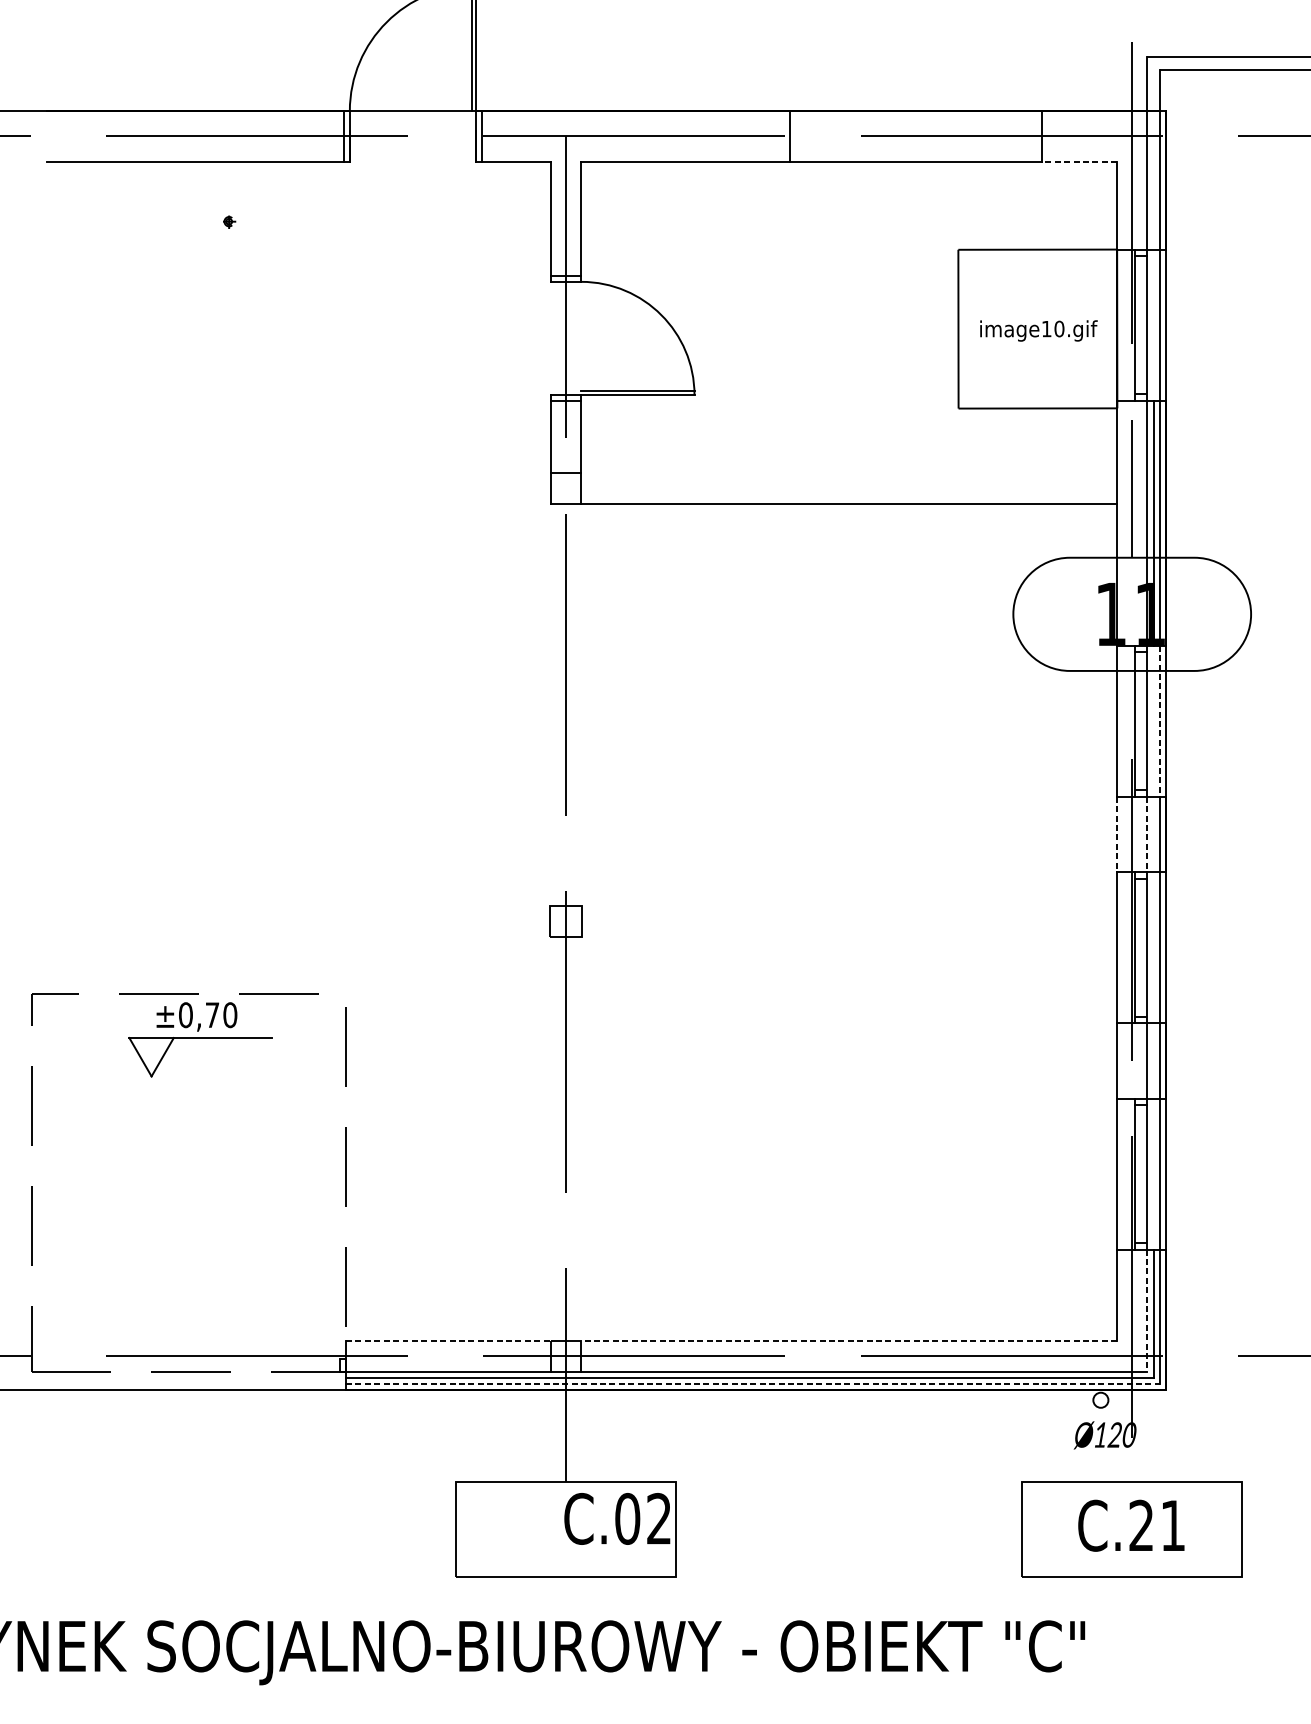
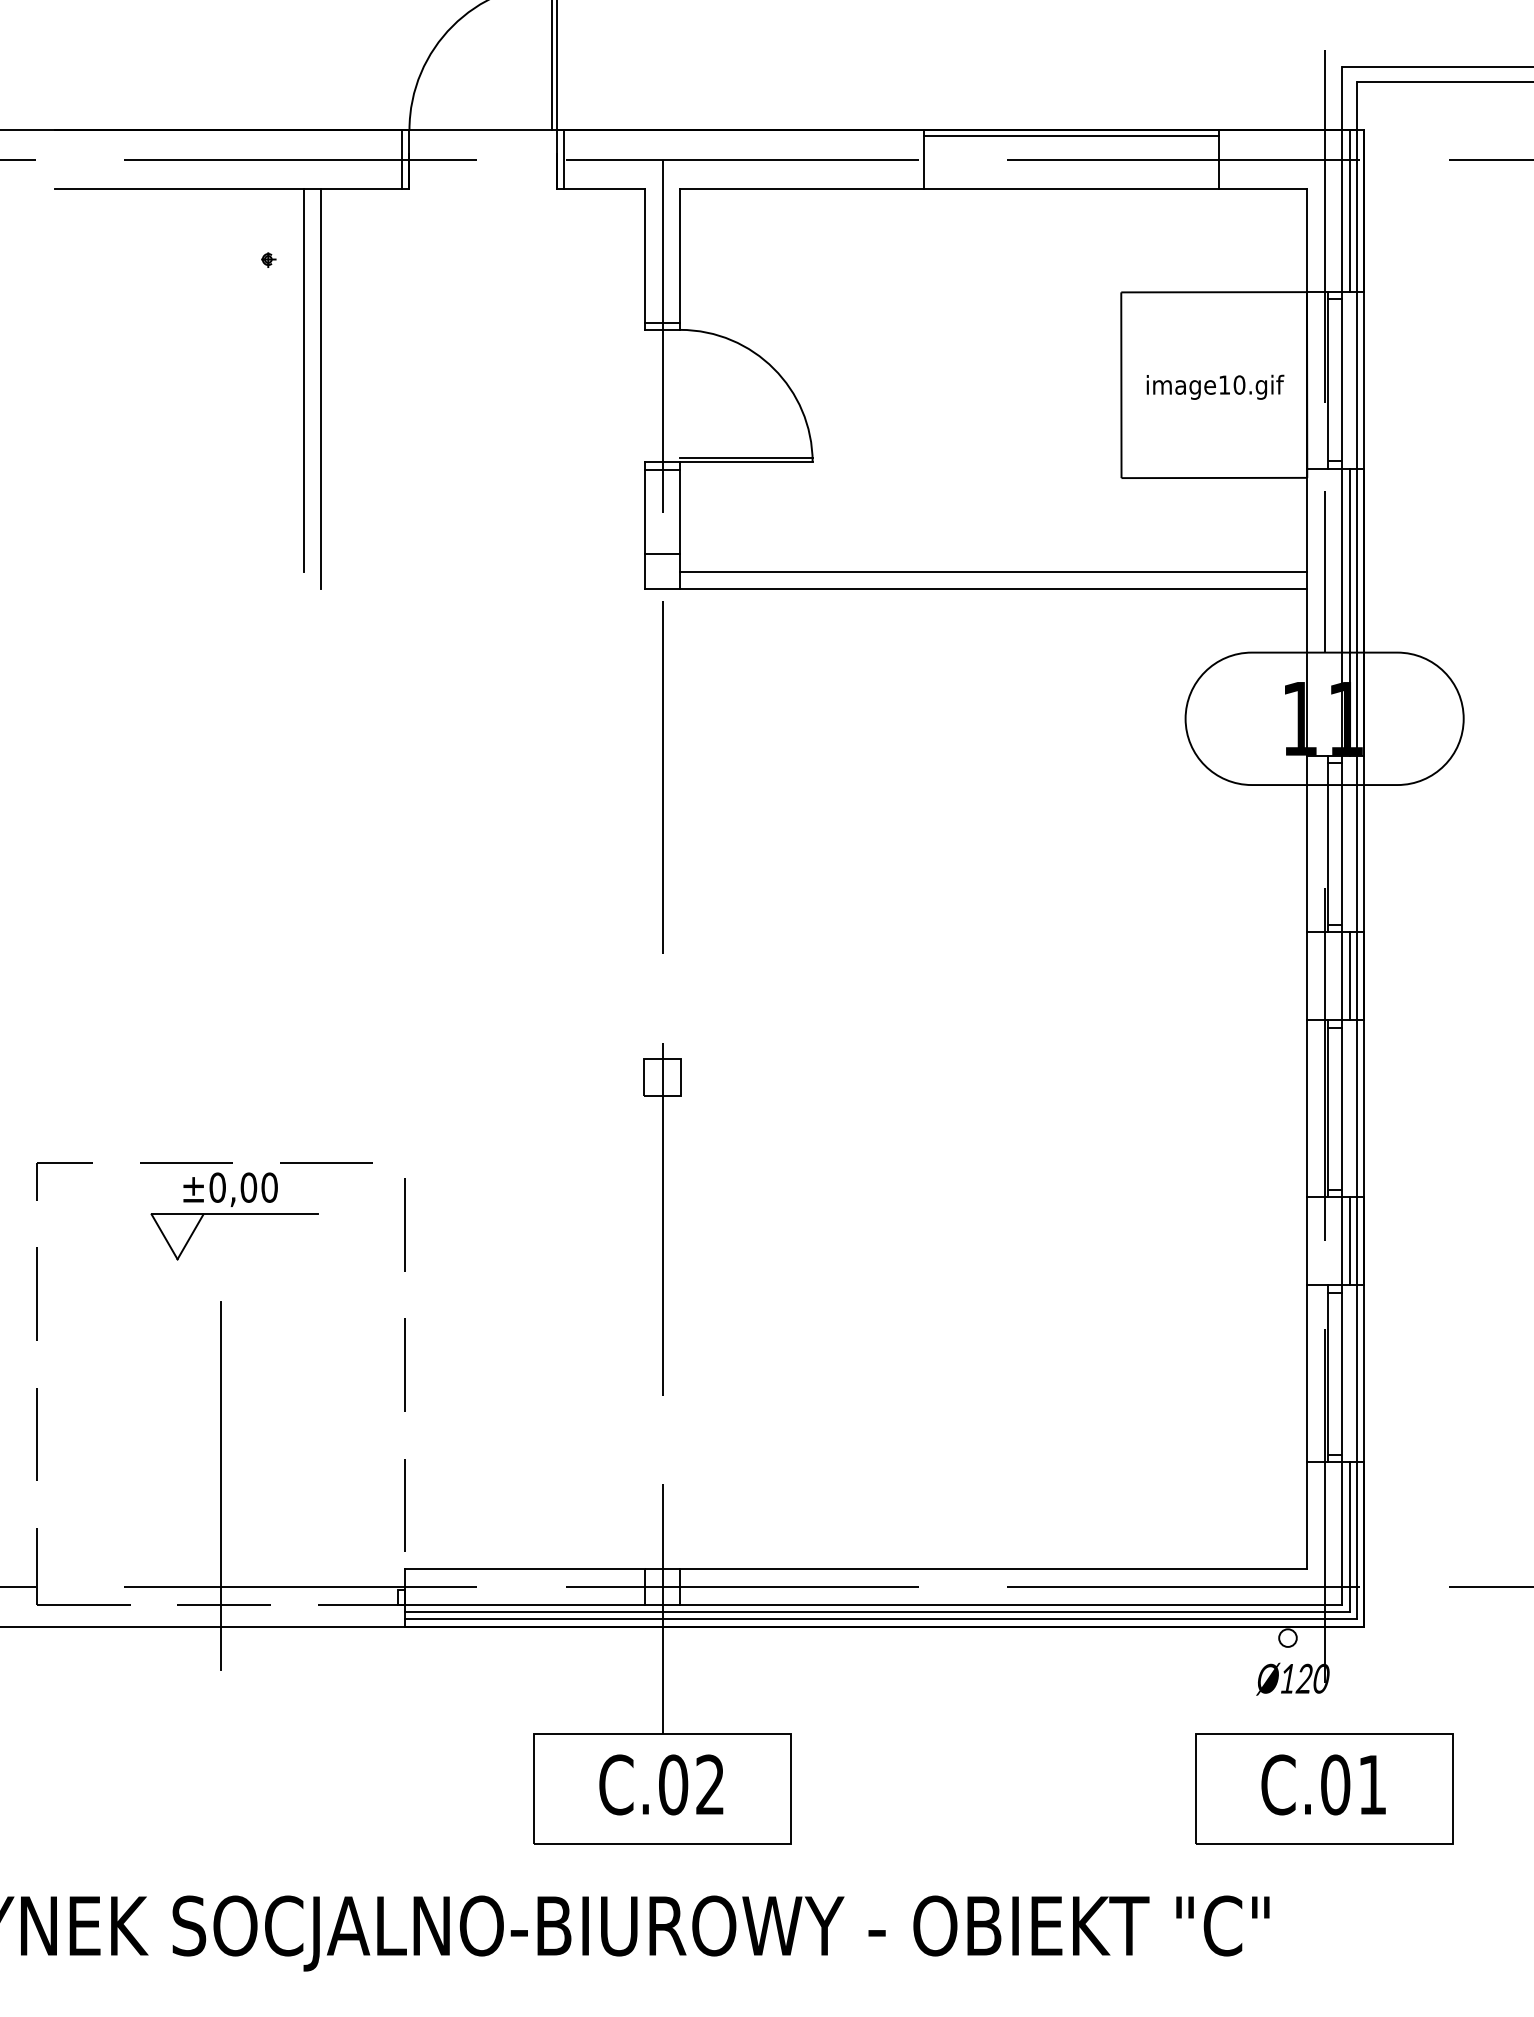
line: (915, 116) -> (1071, 136), added
line: (1079, 161) -> (1262, 189), dashed -> solid
line: (1153, 180) -> (1349, 211), added
line: (259, 325) -> (303, 380), added
line: (274, 332) -> (321, 389), added
line: (849, 488) -> (993, 571), added
line: (1160, 721) -> (1357, 844), dashed -> solid
line: (1117, 834) -> (1307, 976), dashed -> solid
line: (1147, 834) -> (1342, 976), dashed -> solid
line: (1153, 834) -> (1349, 976), added
text: (212, 1015) -> (248, 1187), ±0,70 -> ±0,00
line: (1153, 1061) -> (1349, 1241), added
line: (189, 1270) -> (221, 1486), added
line: (1147, 1310) -> (1342, 1533), dashed -> solid
line: (448, 1341) -> (524, 1569), dashed -> solid
line: (849, 1341) -> (993, 1569), dashed -> solid
line: (753, 1384) -> (881, 1619), dashed -> solid
text: (617, 1518) -> (661, 1784), moved
text: (1141, 1525) -> (1335, 1784), C.21 -> C.01

